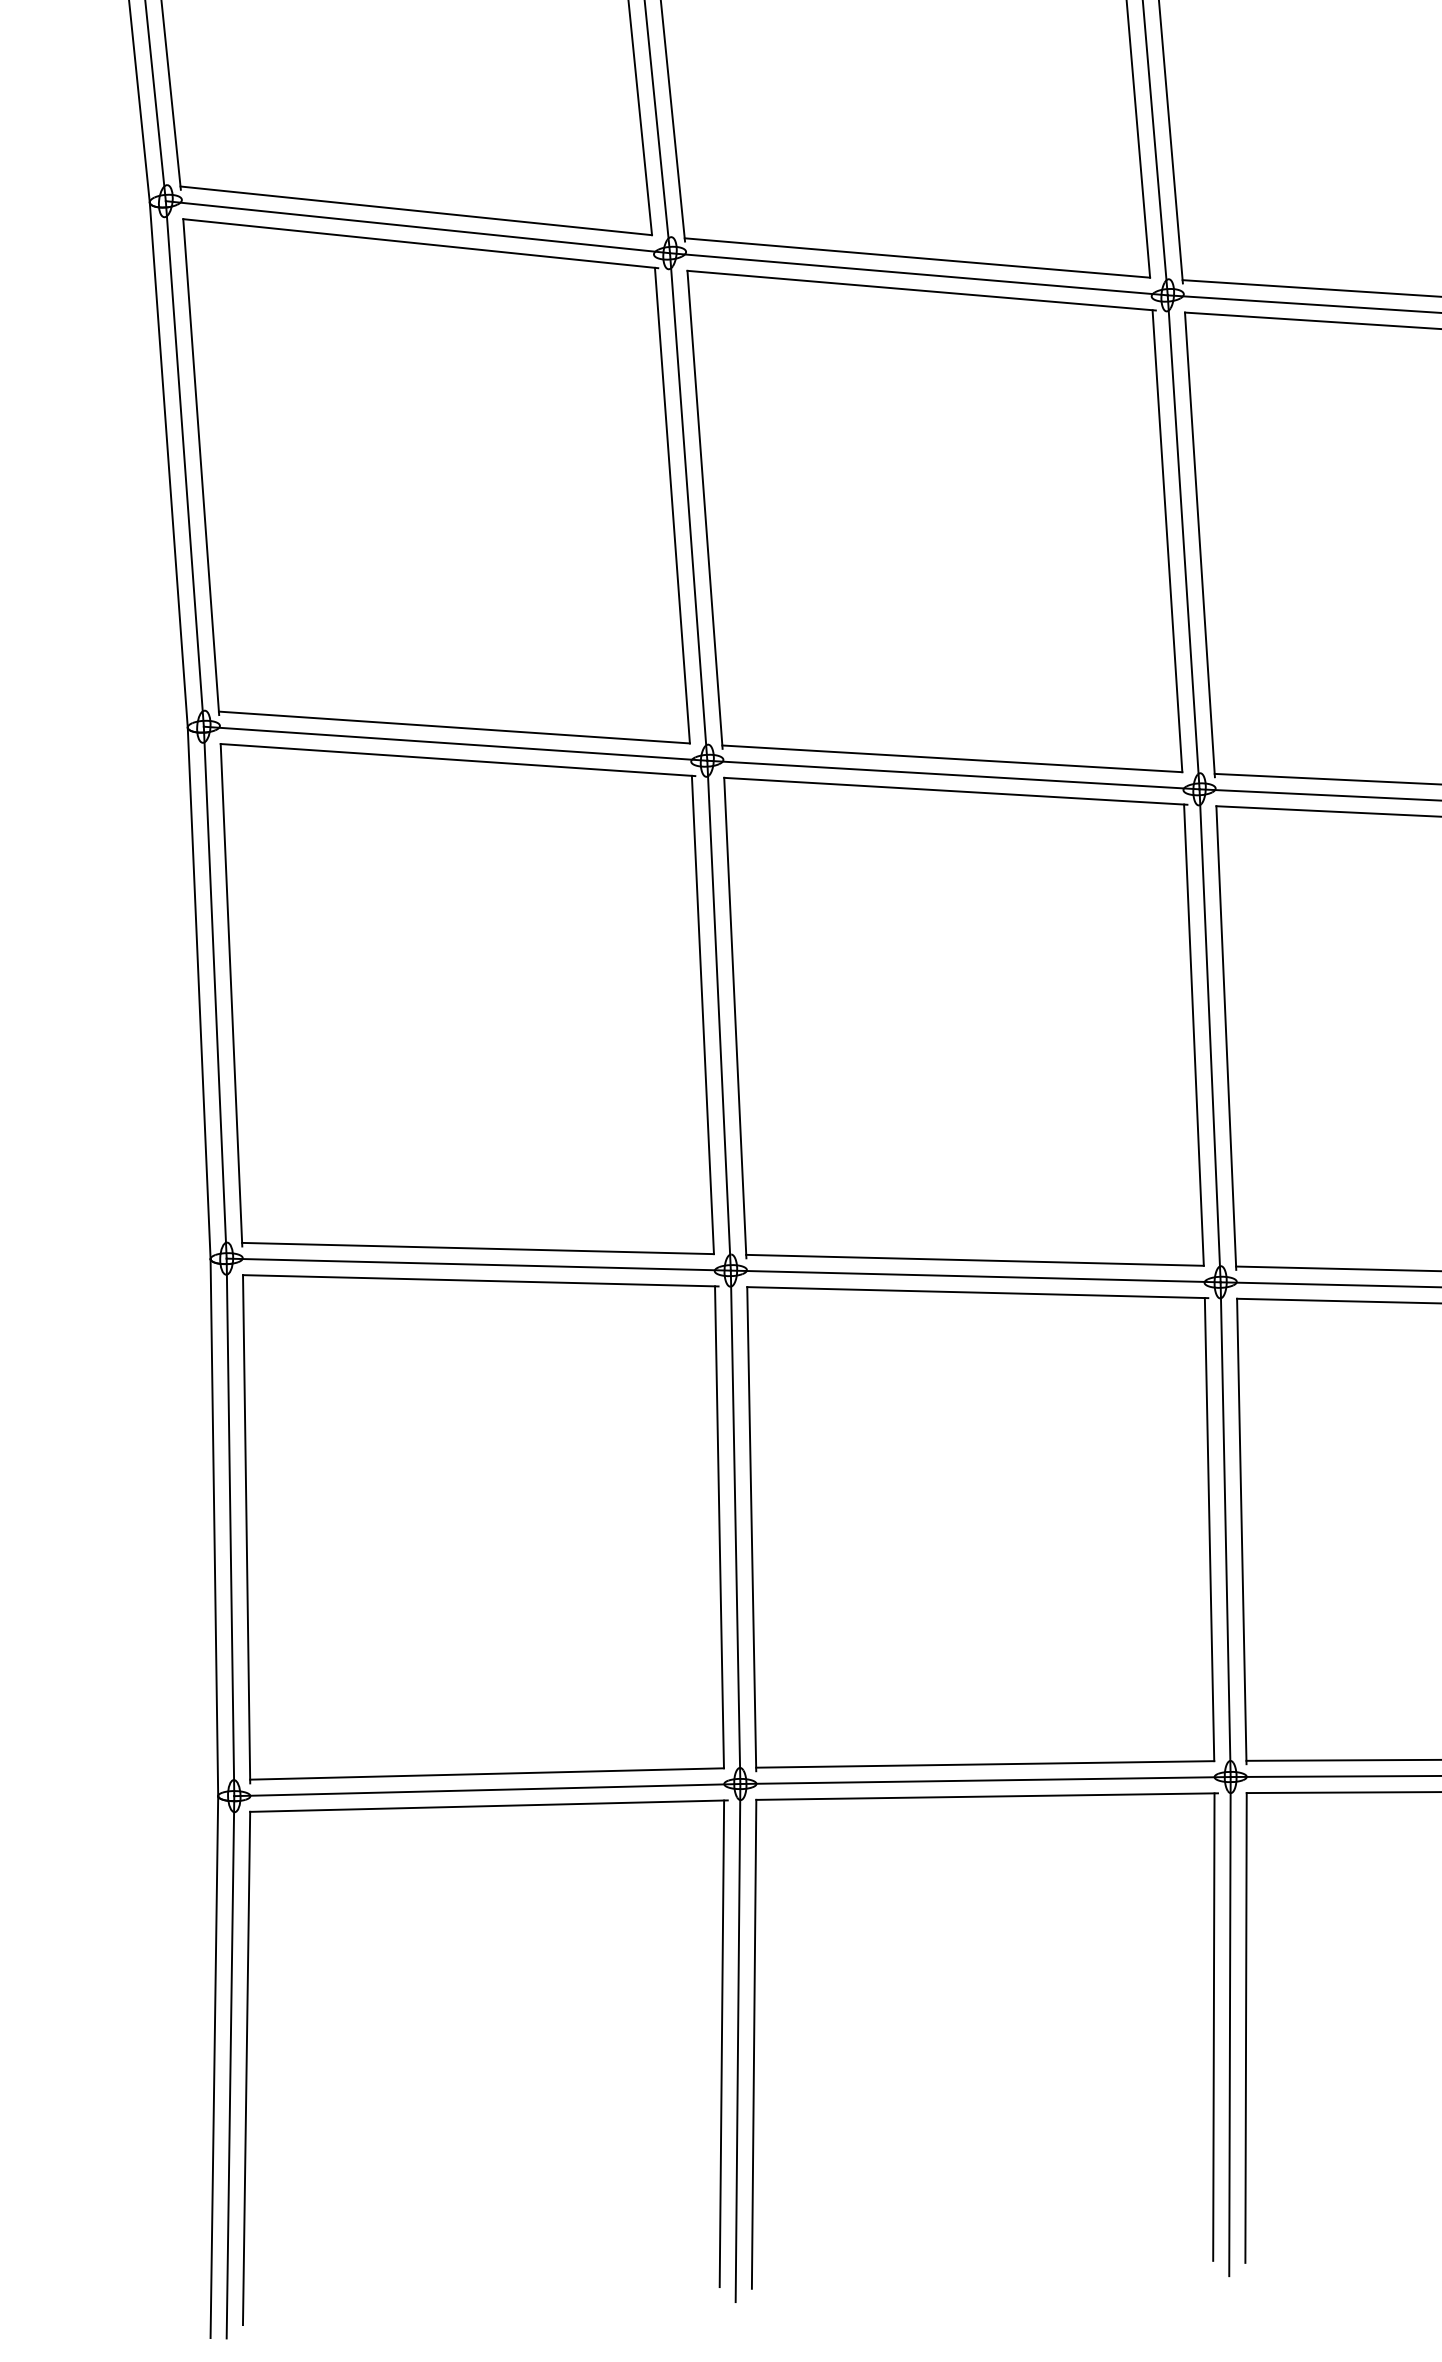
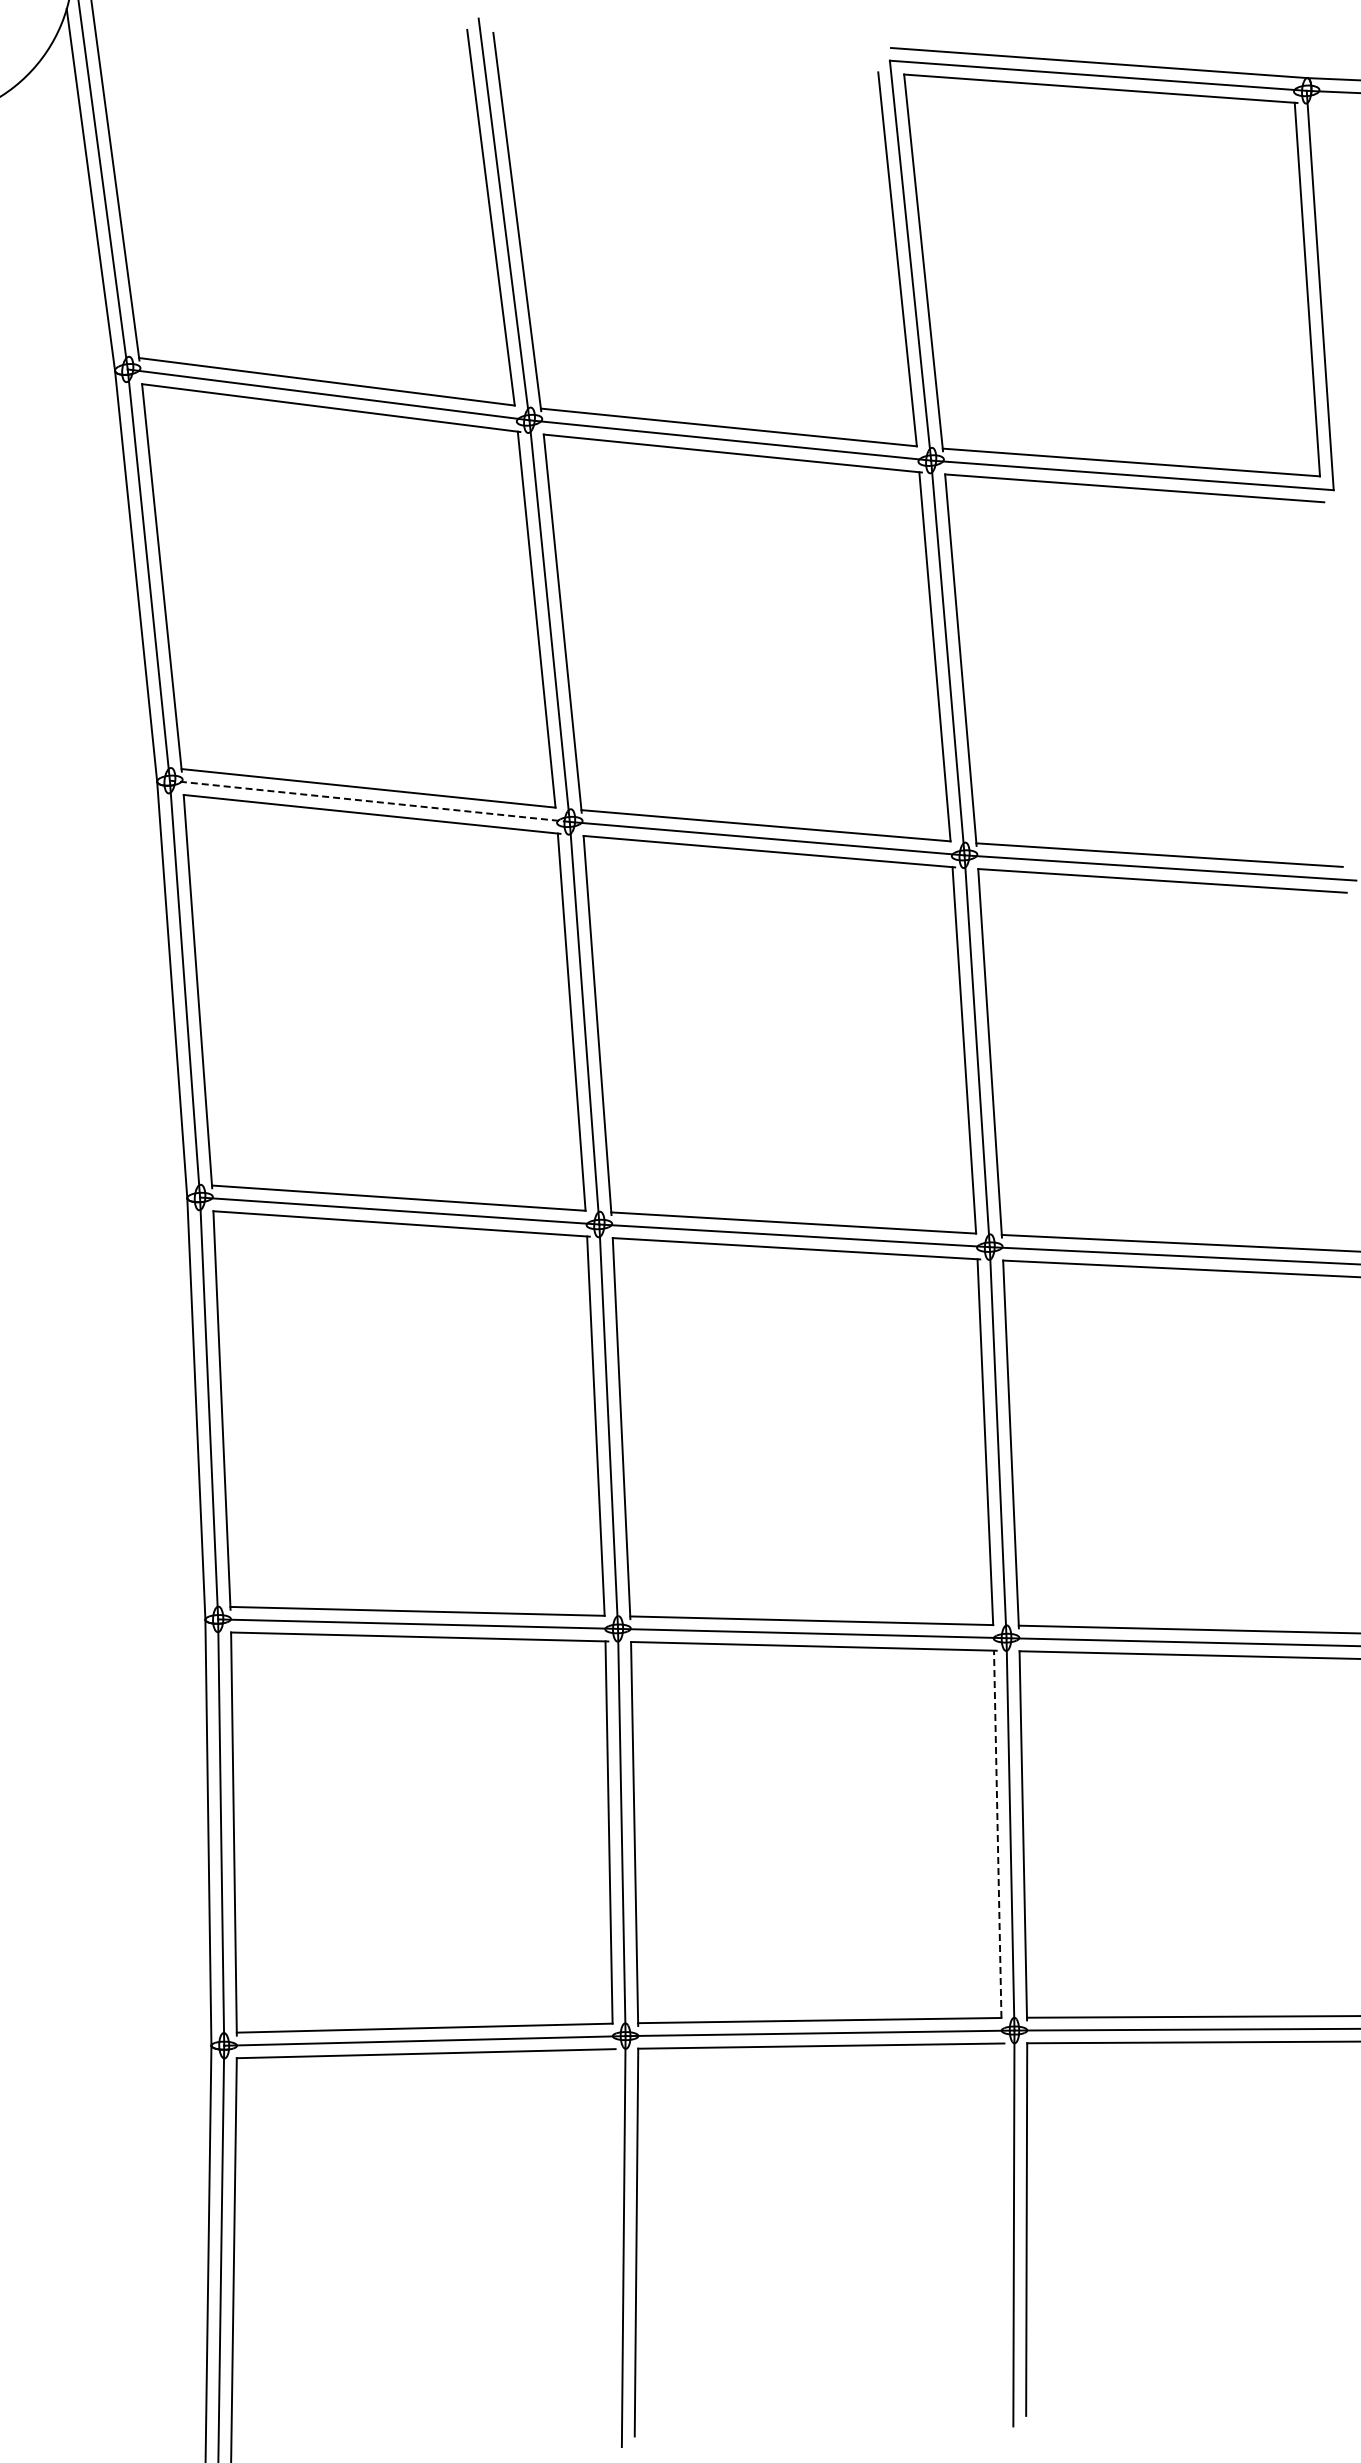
line: (417, 227) -> (369, 801), solid -> dashed
line: (1209, 1529) -> (997, 1834), solid -> dashed
line: (1213, 2026) -> (1000, 2228), removed
line: (721, 2044) -> (610, 2242), removed

